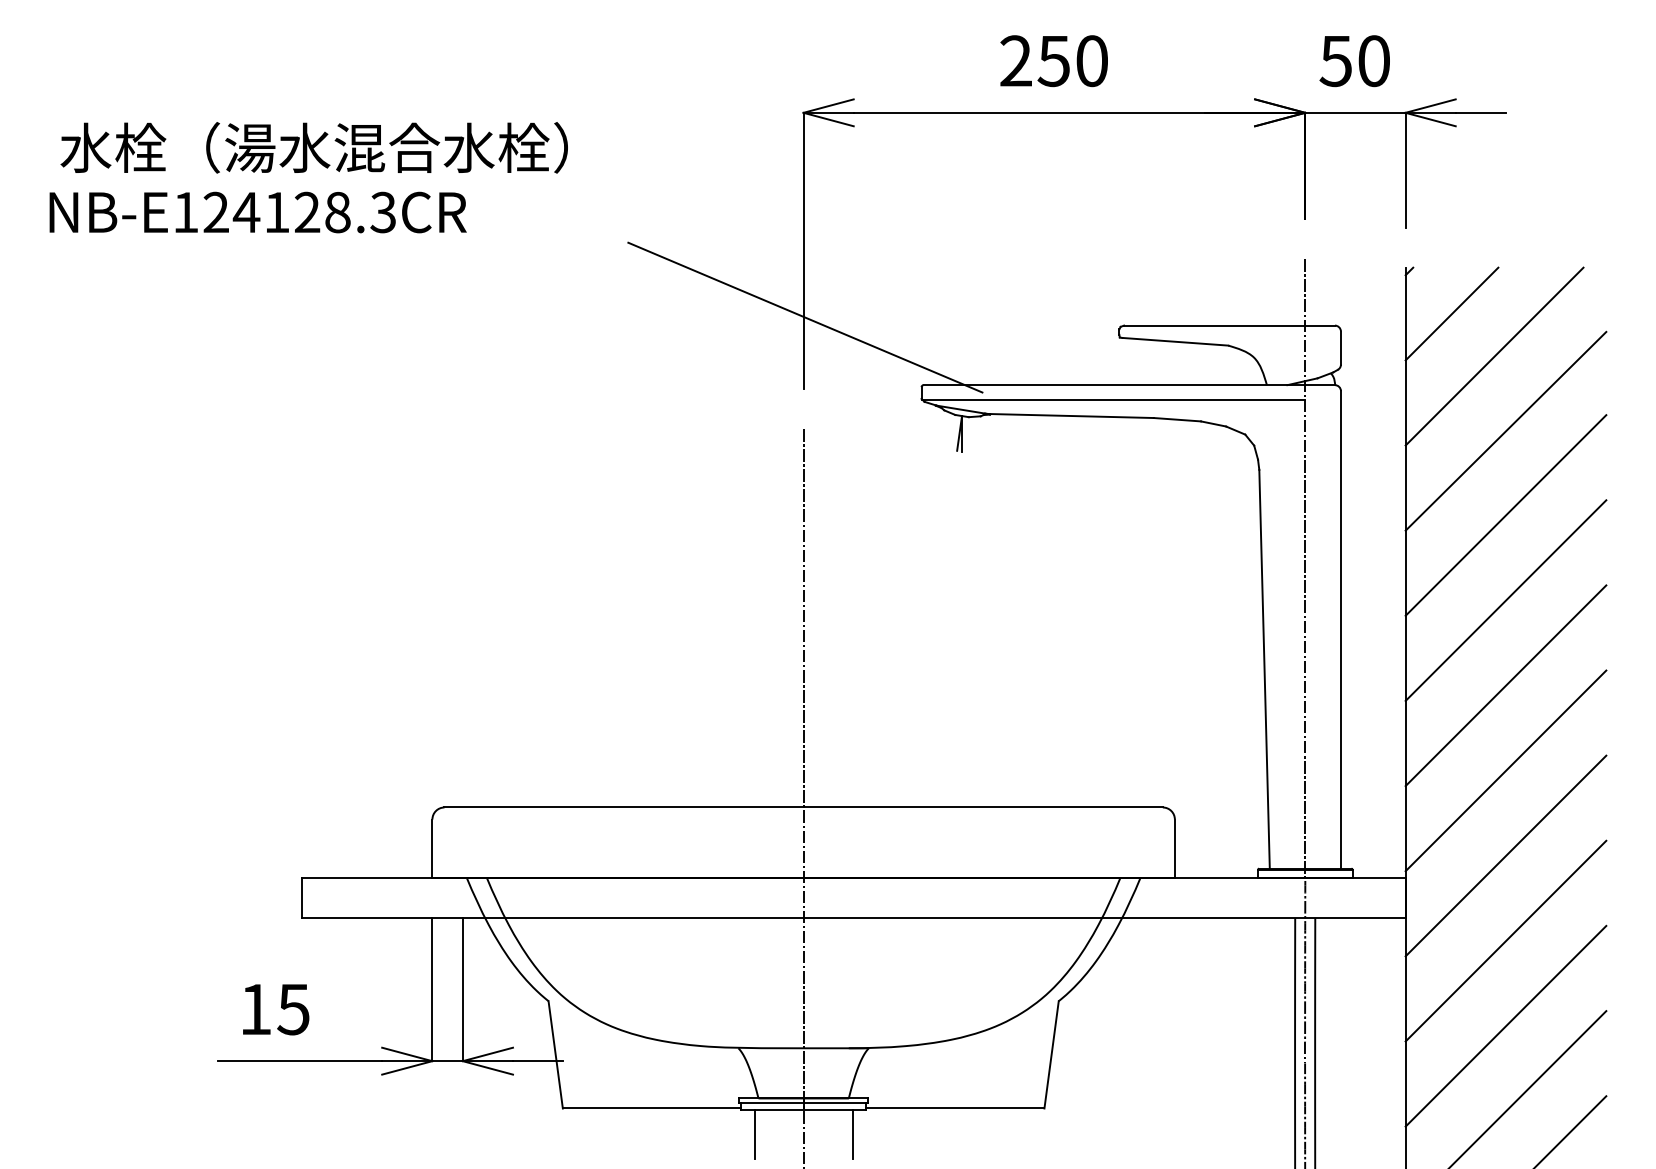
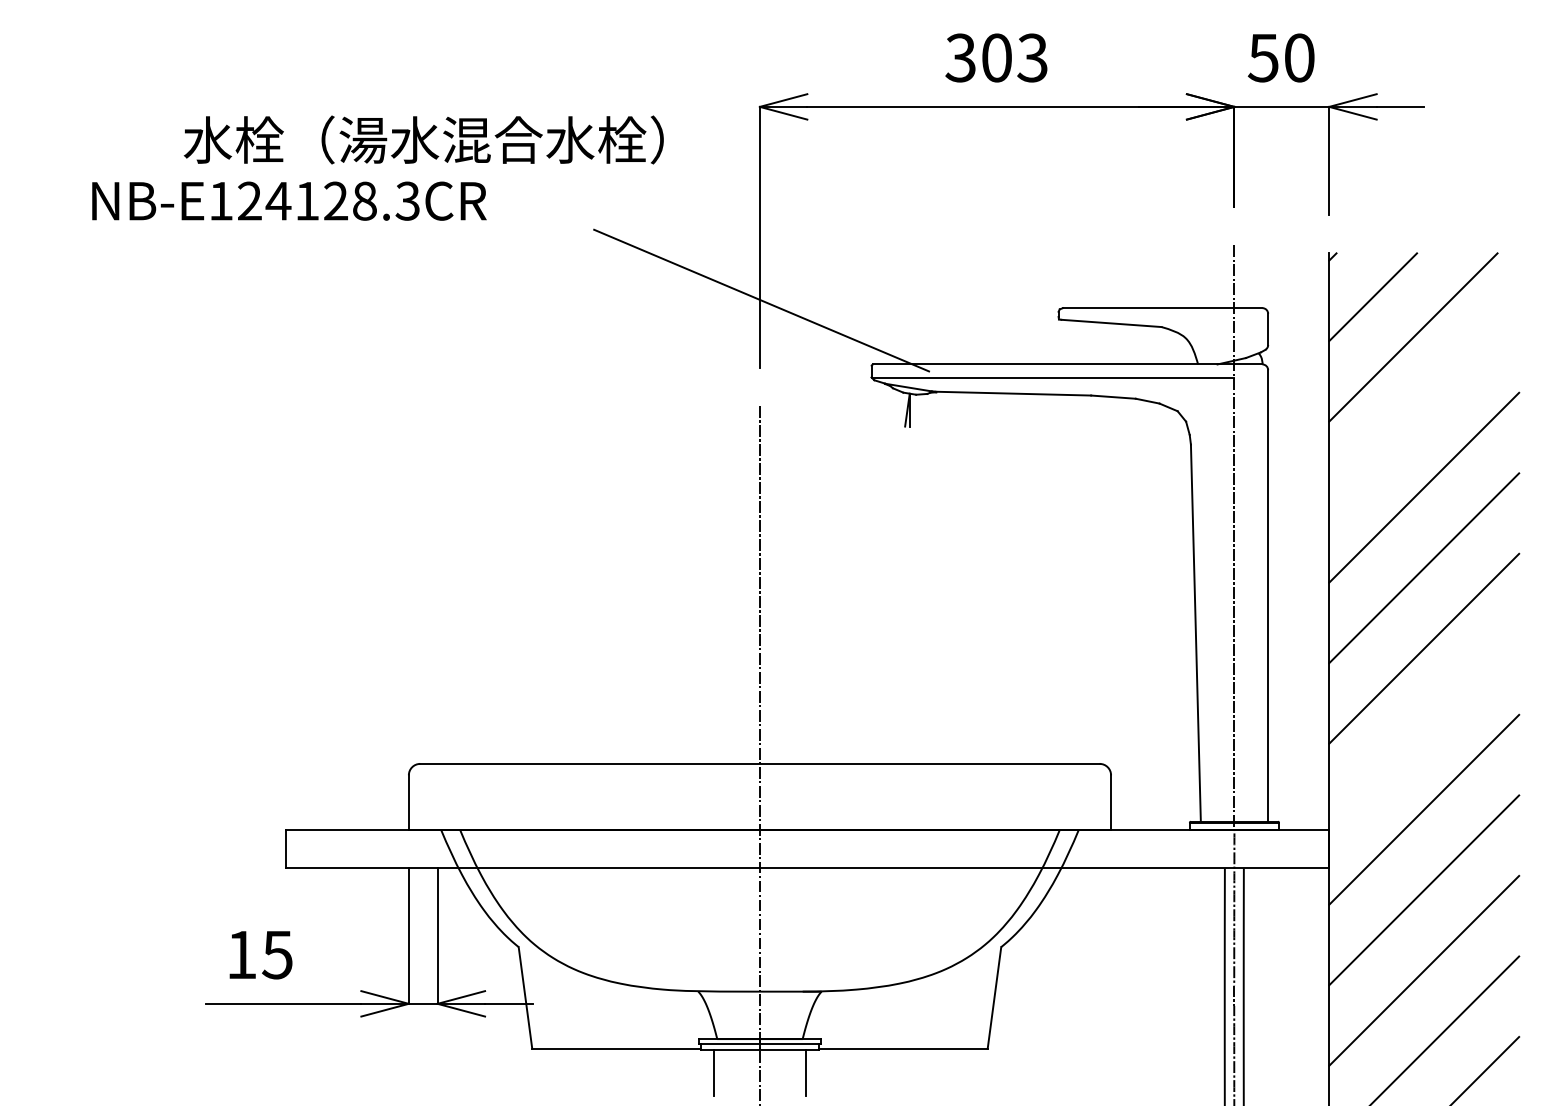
text: (1053, 61) -> (996, 58), 250 -> 303
text: (313, 147) -> (423, 139), moved
text: (257, 212) -> (288, 201), moved
line: (1505, 430) -> (1423, 407), removed
line: (1505, 770) -> (1423, 728), removed

